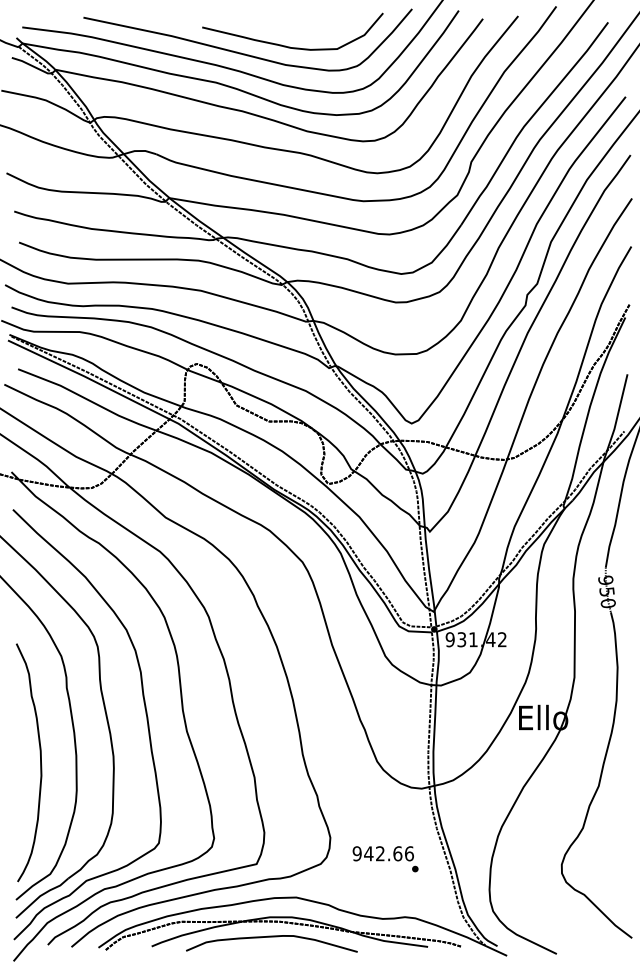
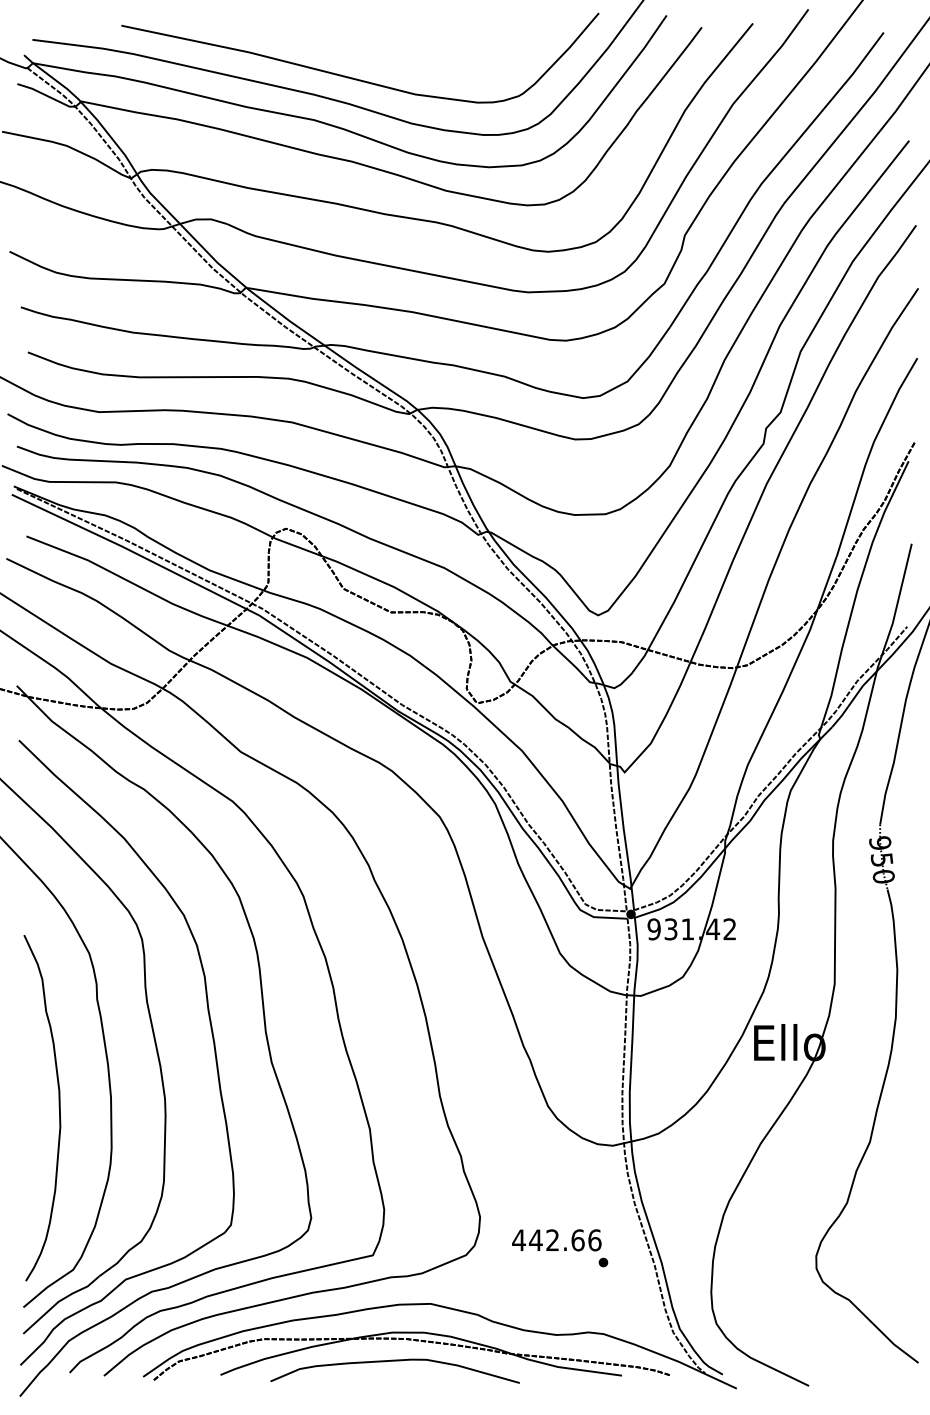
curve: (290, 46) -> (422, 67), removed
text: (356, 853) -> (518, 1239), 942.66 -> 442.66

